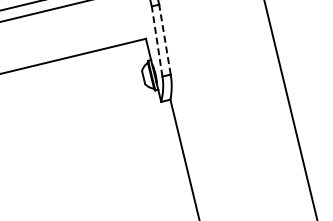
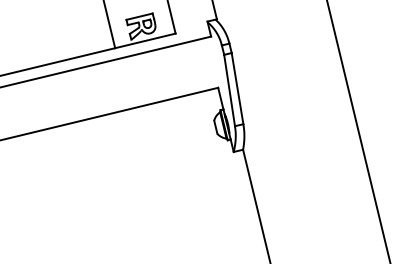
line: (164, 39) -> (237, 88), dashed -> solid
line: (157, 41) -> (229, 90), dashed -> solid

